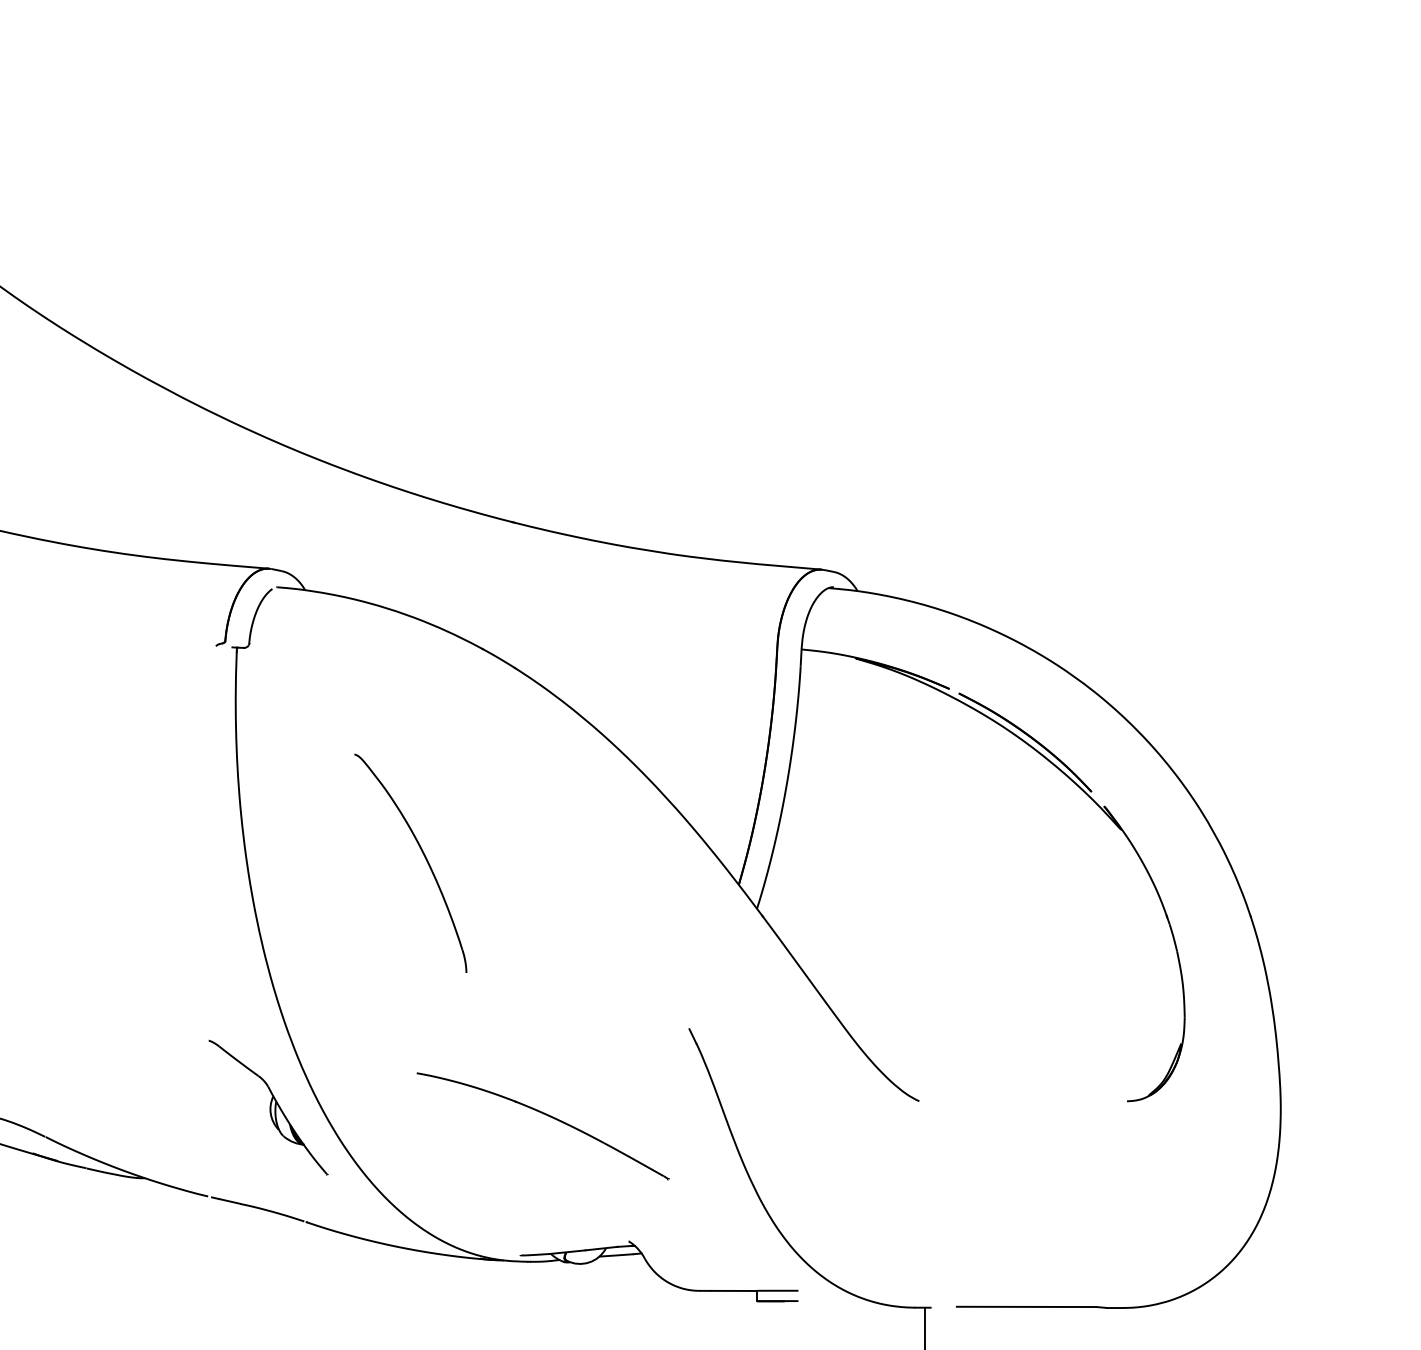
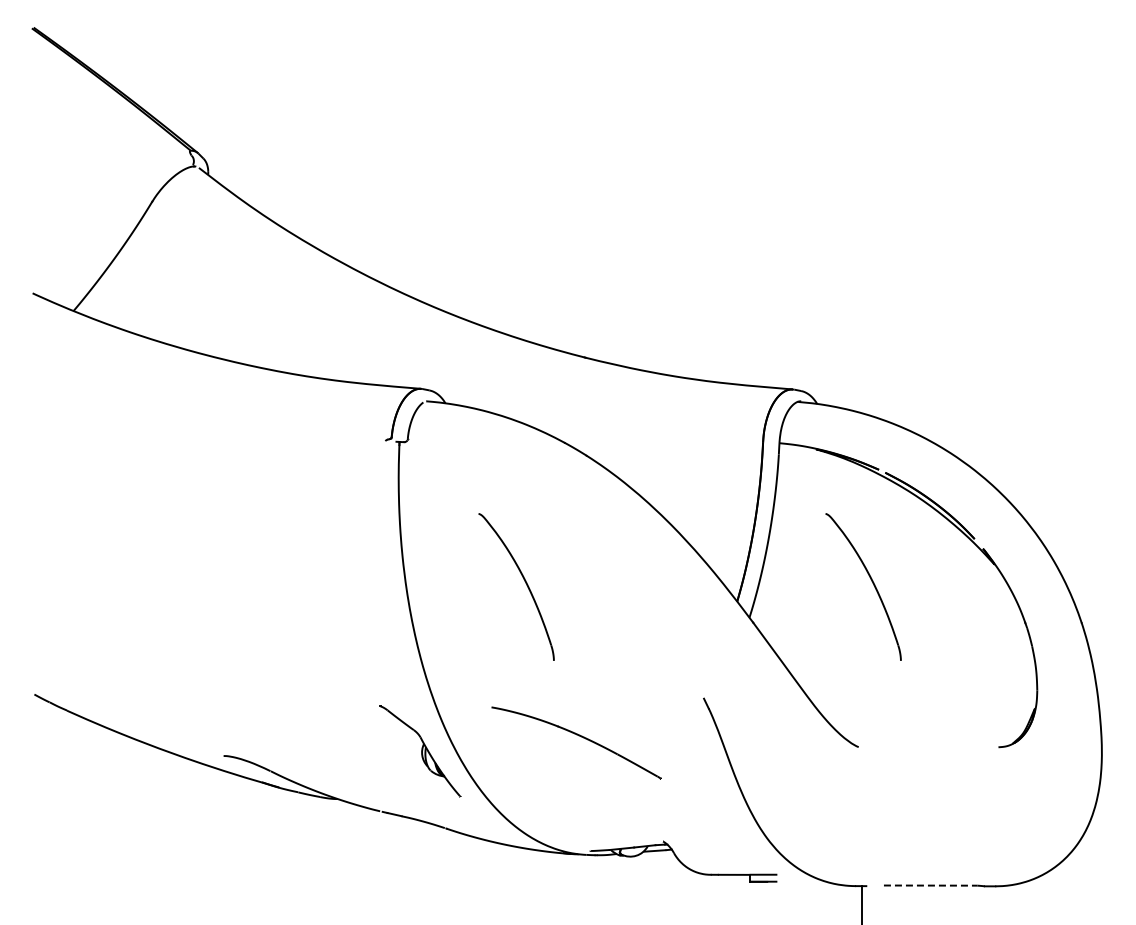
part: (938, 854) -> (871, 581), added
part: (546, 1116) -> (578, 736), moved
line: (1026, 1306) -> (930, 885), solid -> dashed

